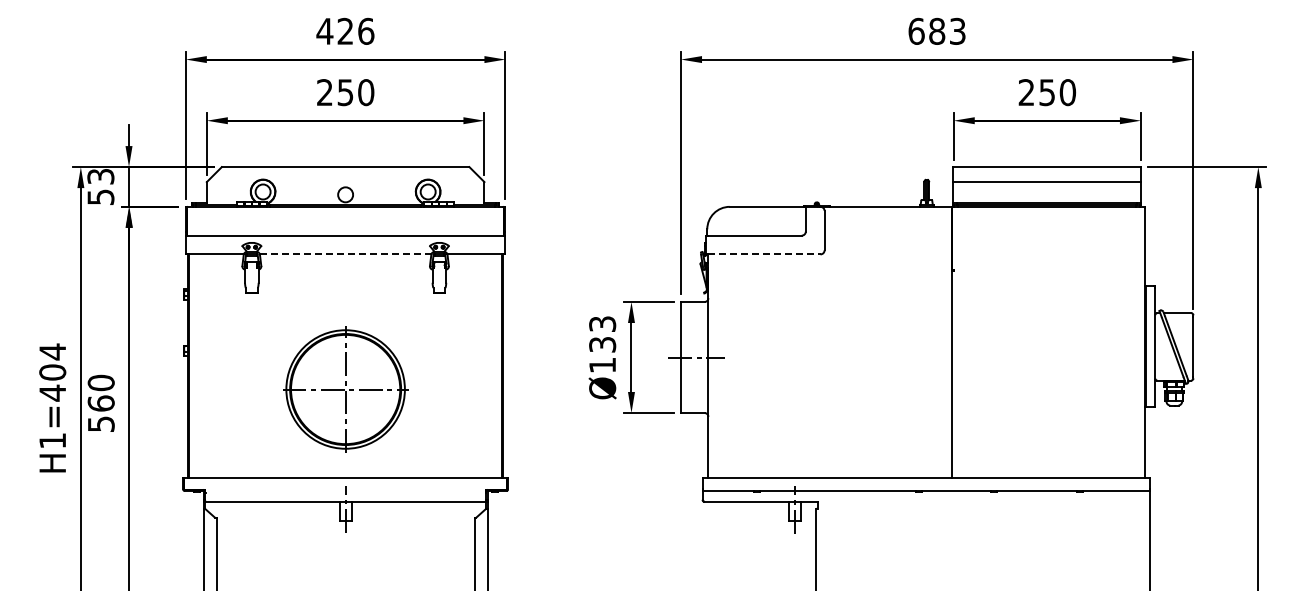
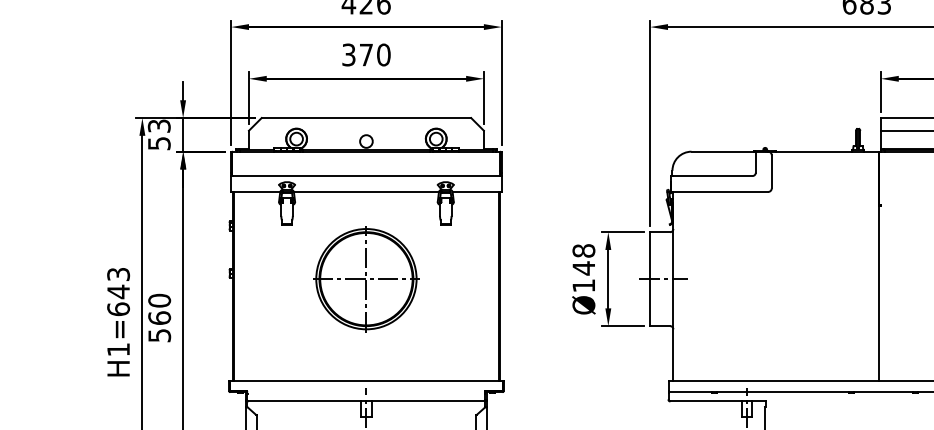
text: (335, 92) -> (357, 54), 250 -> 370
line: (345, 254) -> (366, 192), dashed -> solid
line: (764, 254) -> (720, 192), dashed -> solid
text: (602, 334) -> (583, 259), Ø133 -> Ø148
text: (52, 372) -> (118, 291), H1=404 -> H1=643
part: (345, 389) -> (366, 279), moved

